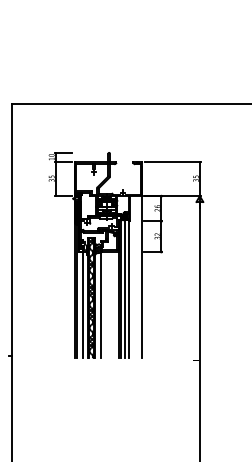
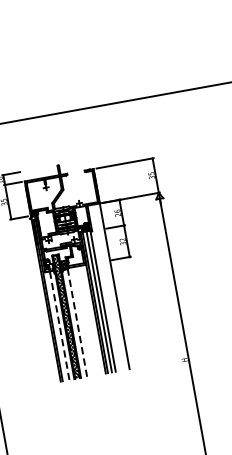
line: (83, 304) -> (59, 324), solid -> dashed
line: (100, 305) -> (77, 322), solid -> dashed

